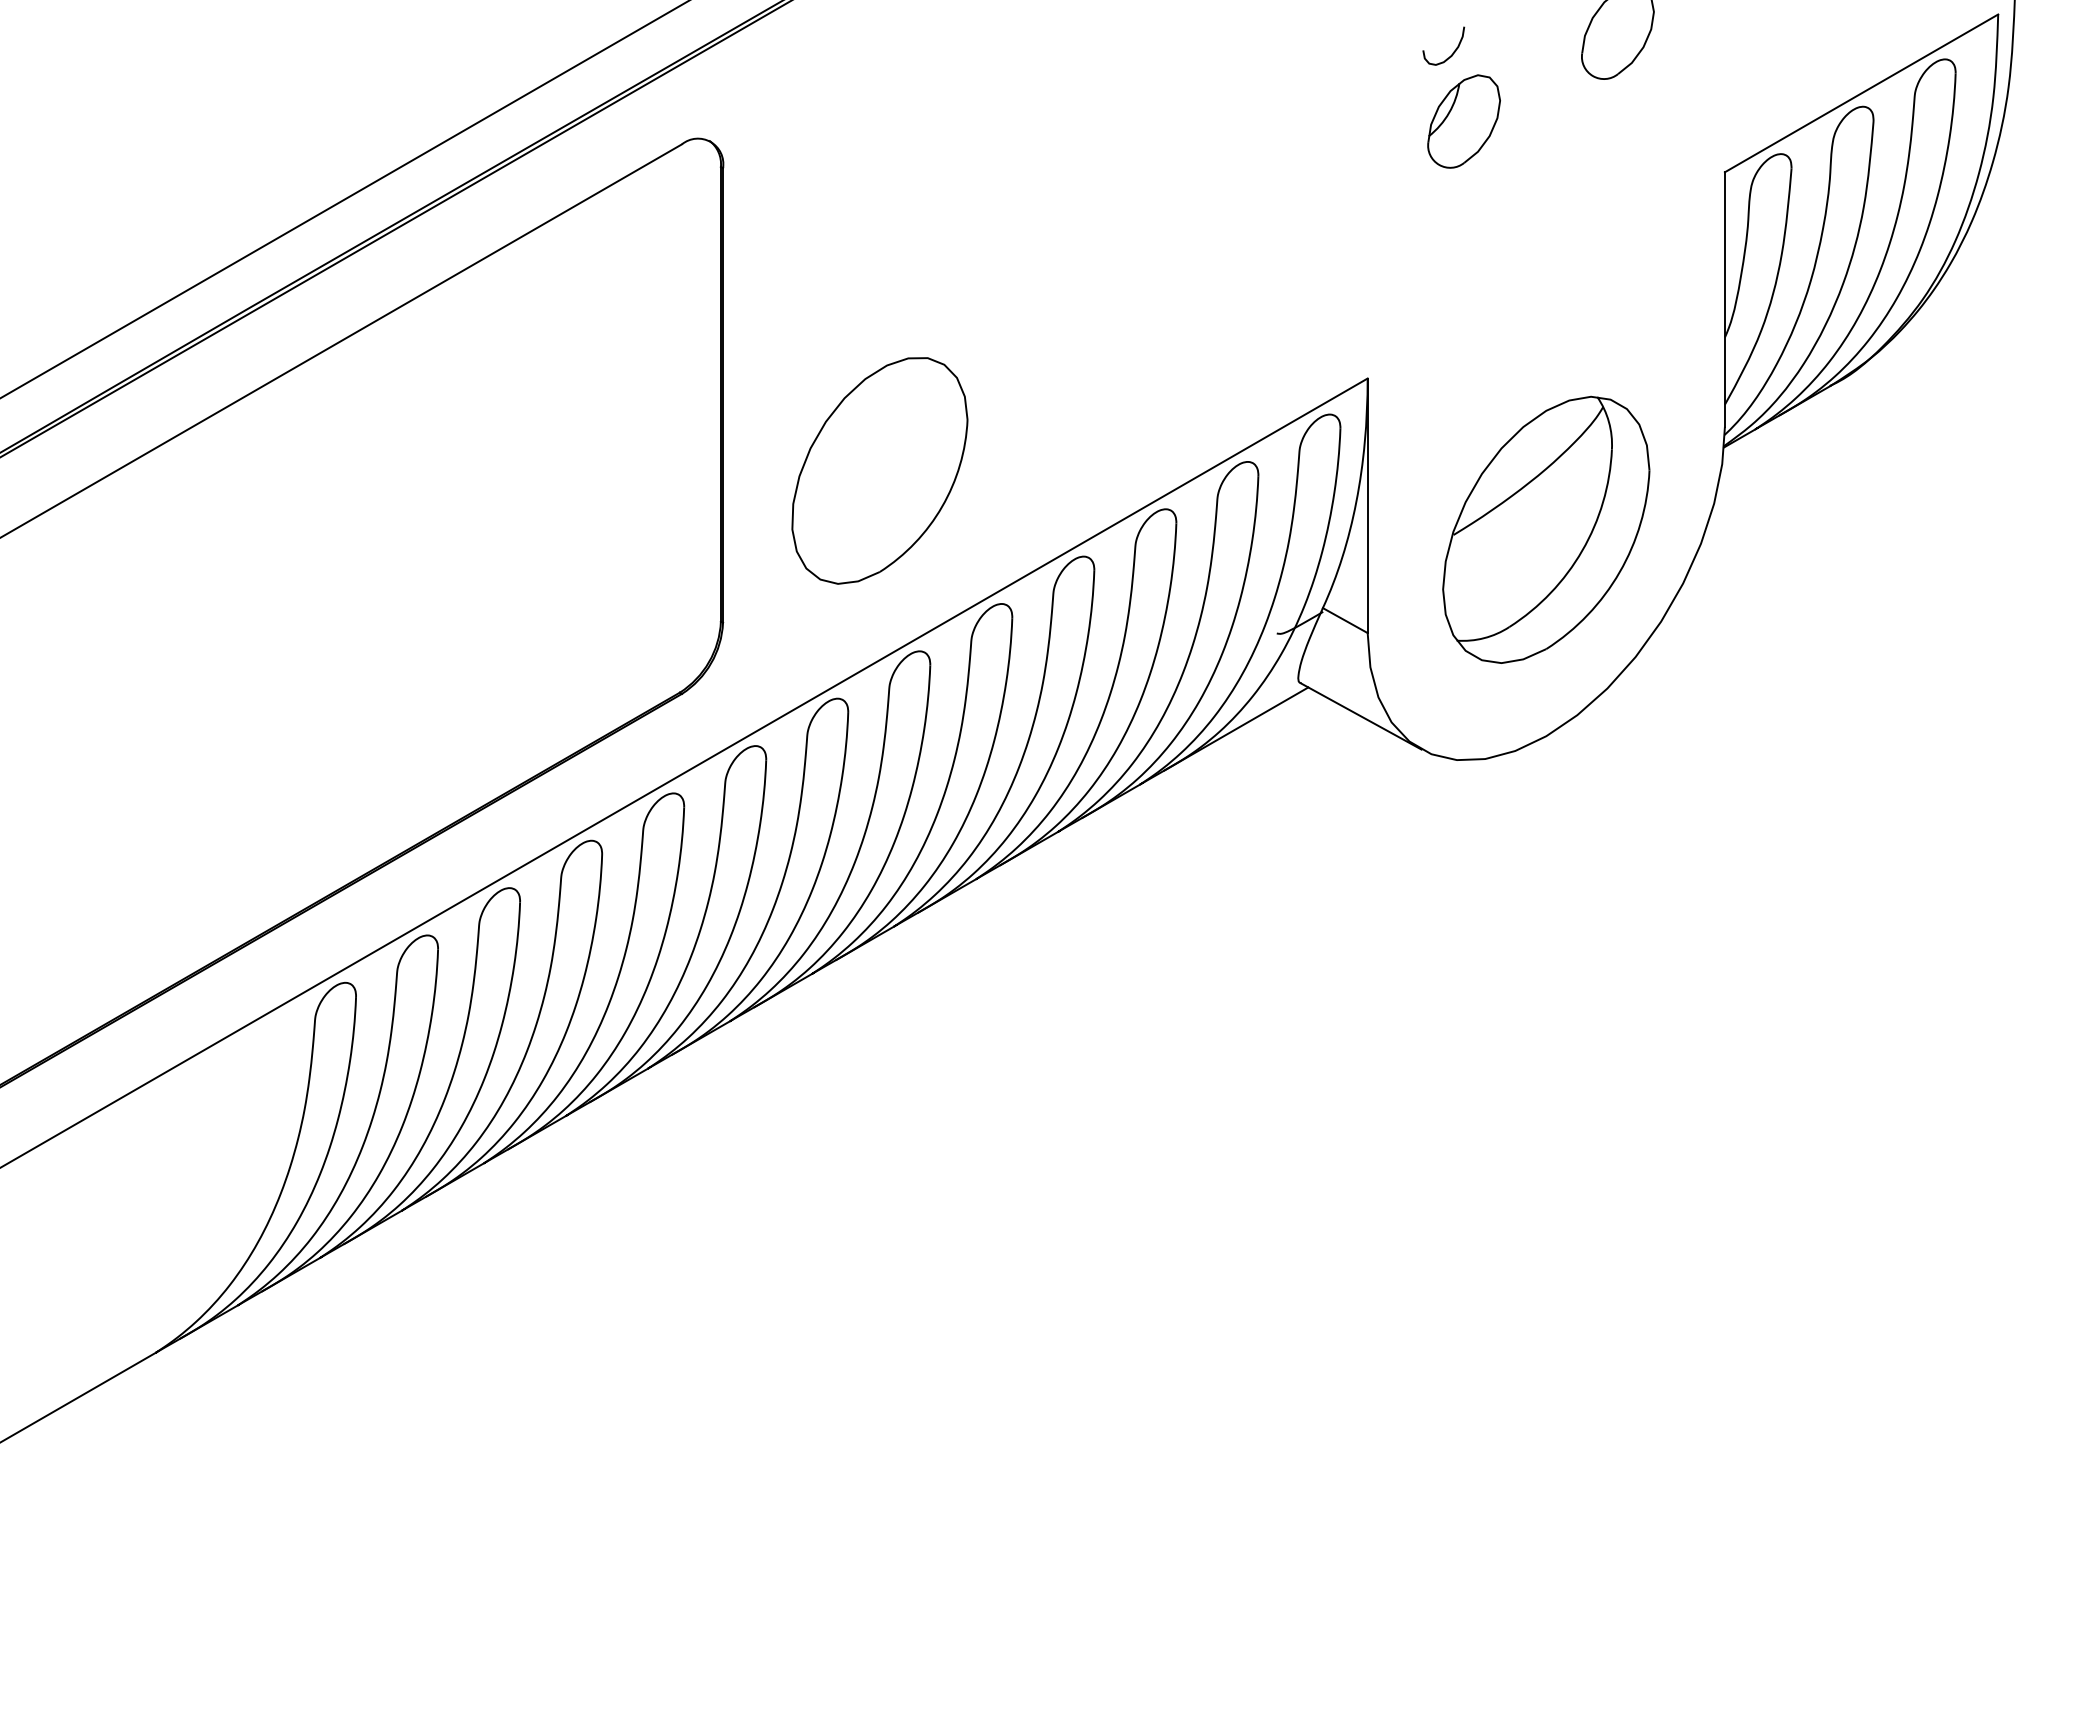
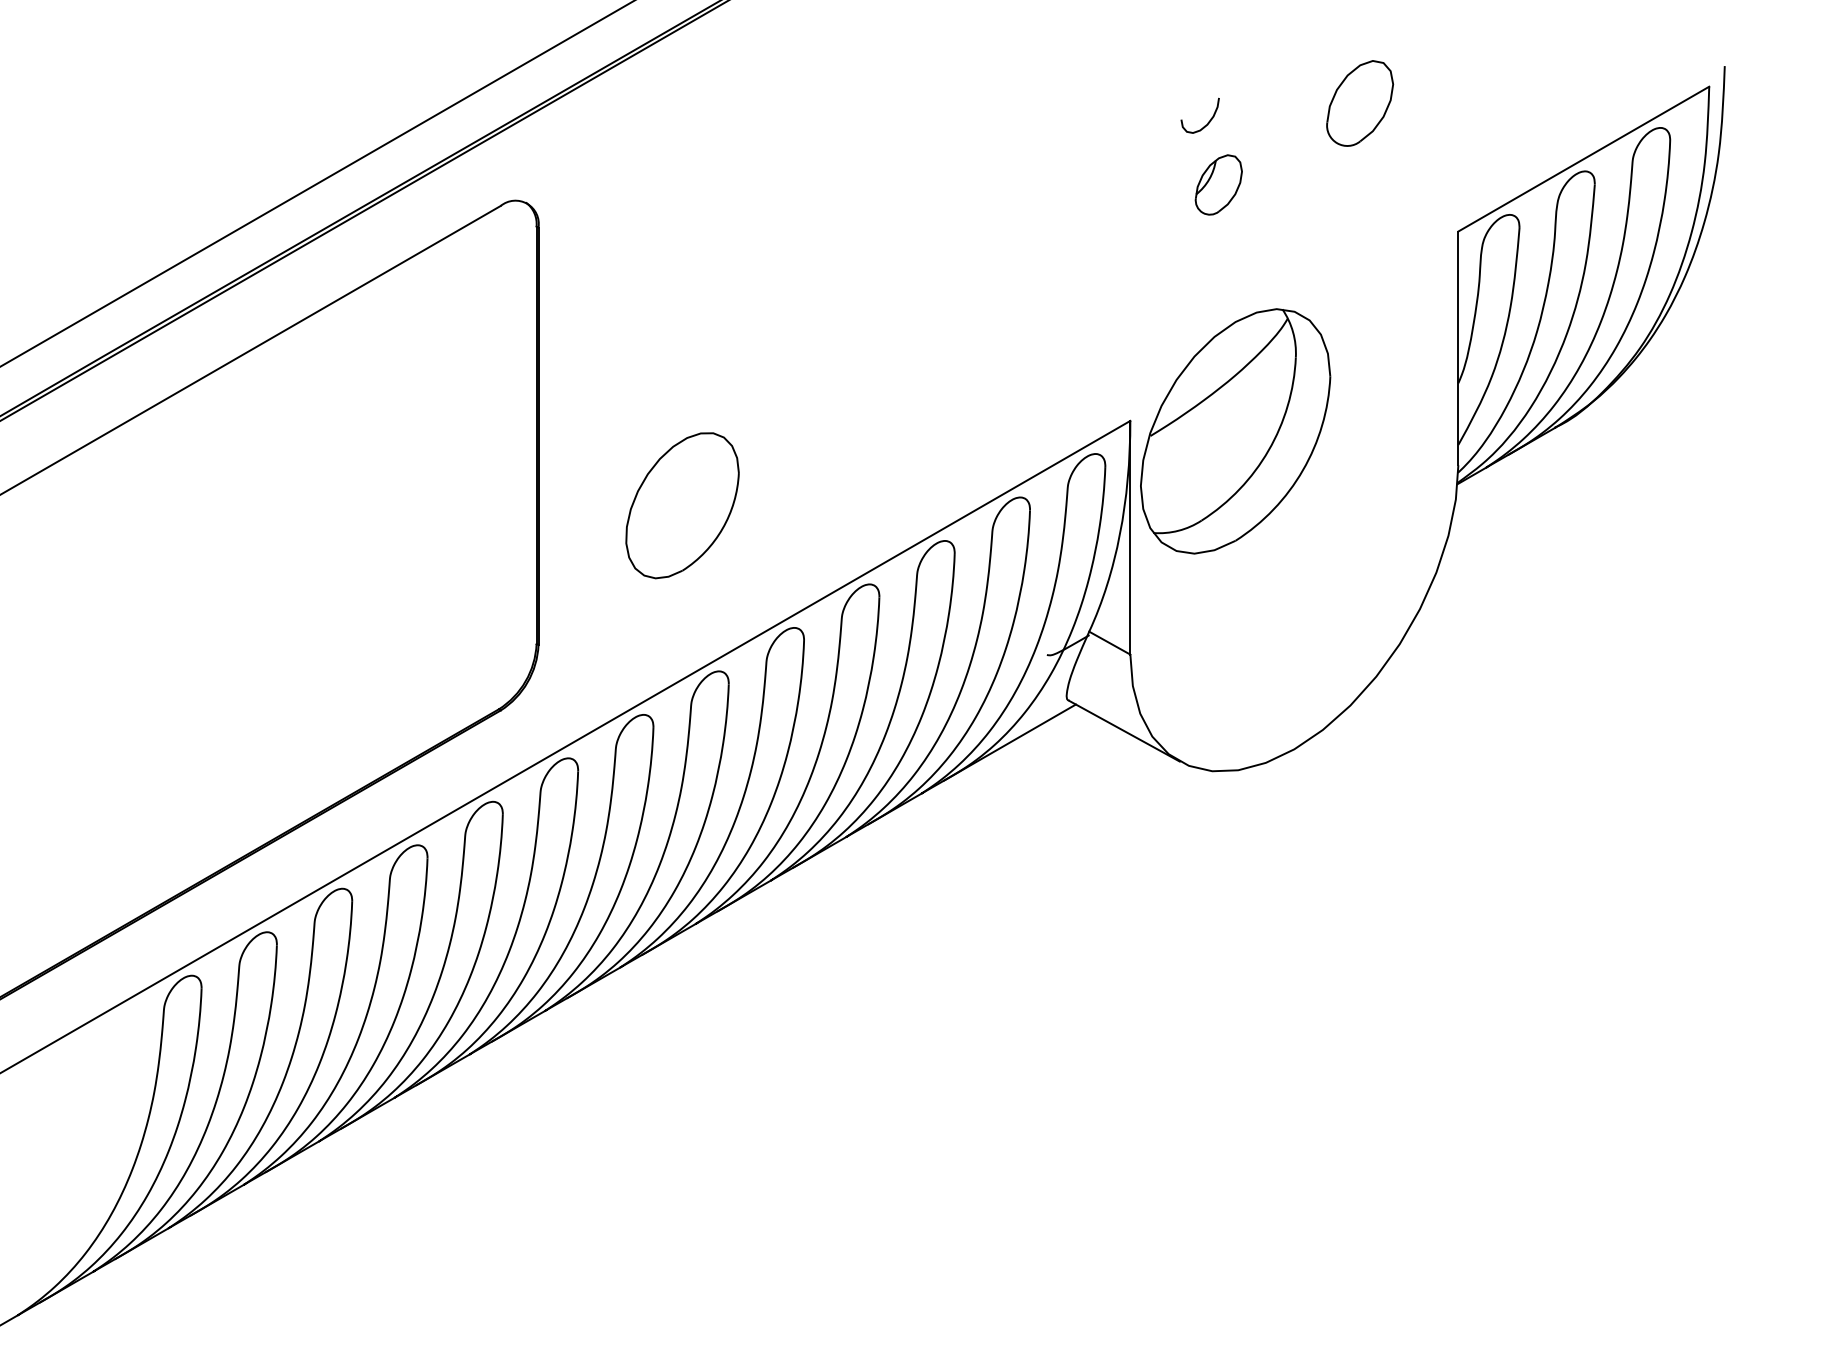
part: (1463, 121) -> (1218, 184), size x0.7
part: (879, 470) -> (682, 505), size x0.7
part: (1546, 529) -> (1235, 430), moved

